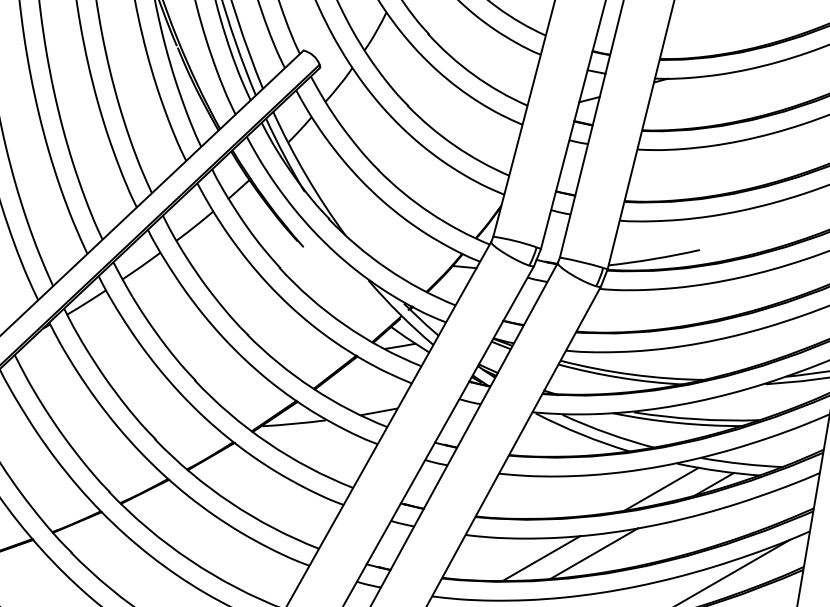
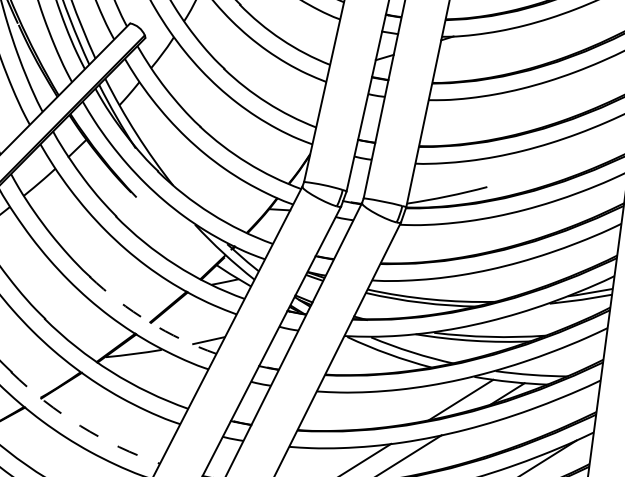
arc: (312, 388) -> (148, 322), solid -> dashed
arc: (230, 502) -> (80, 425), solid -> dashed

